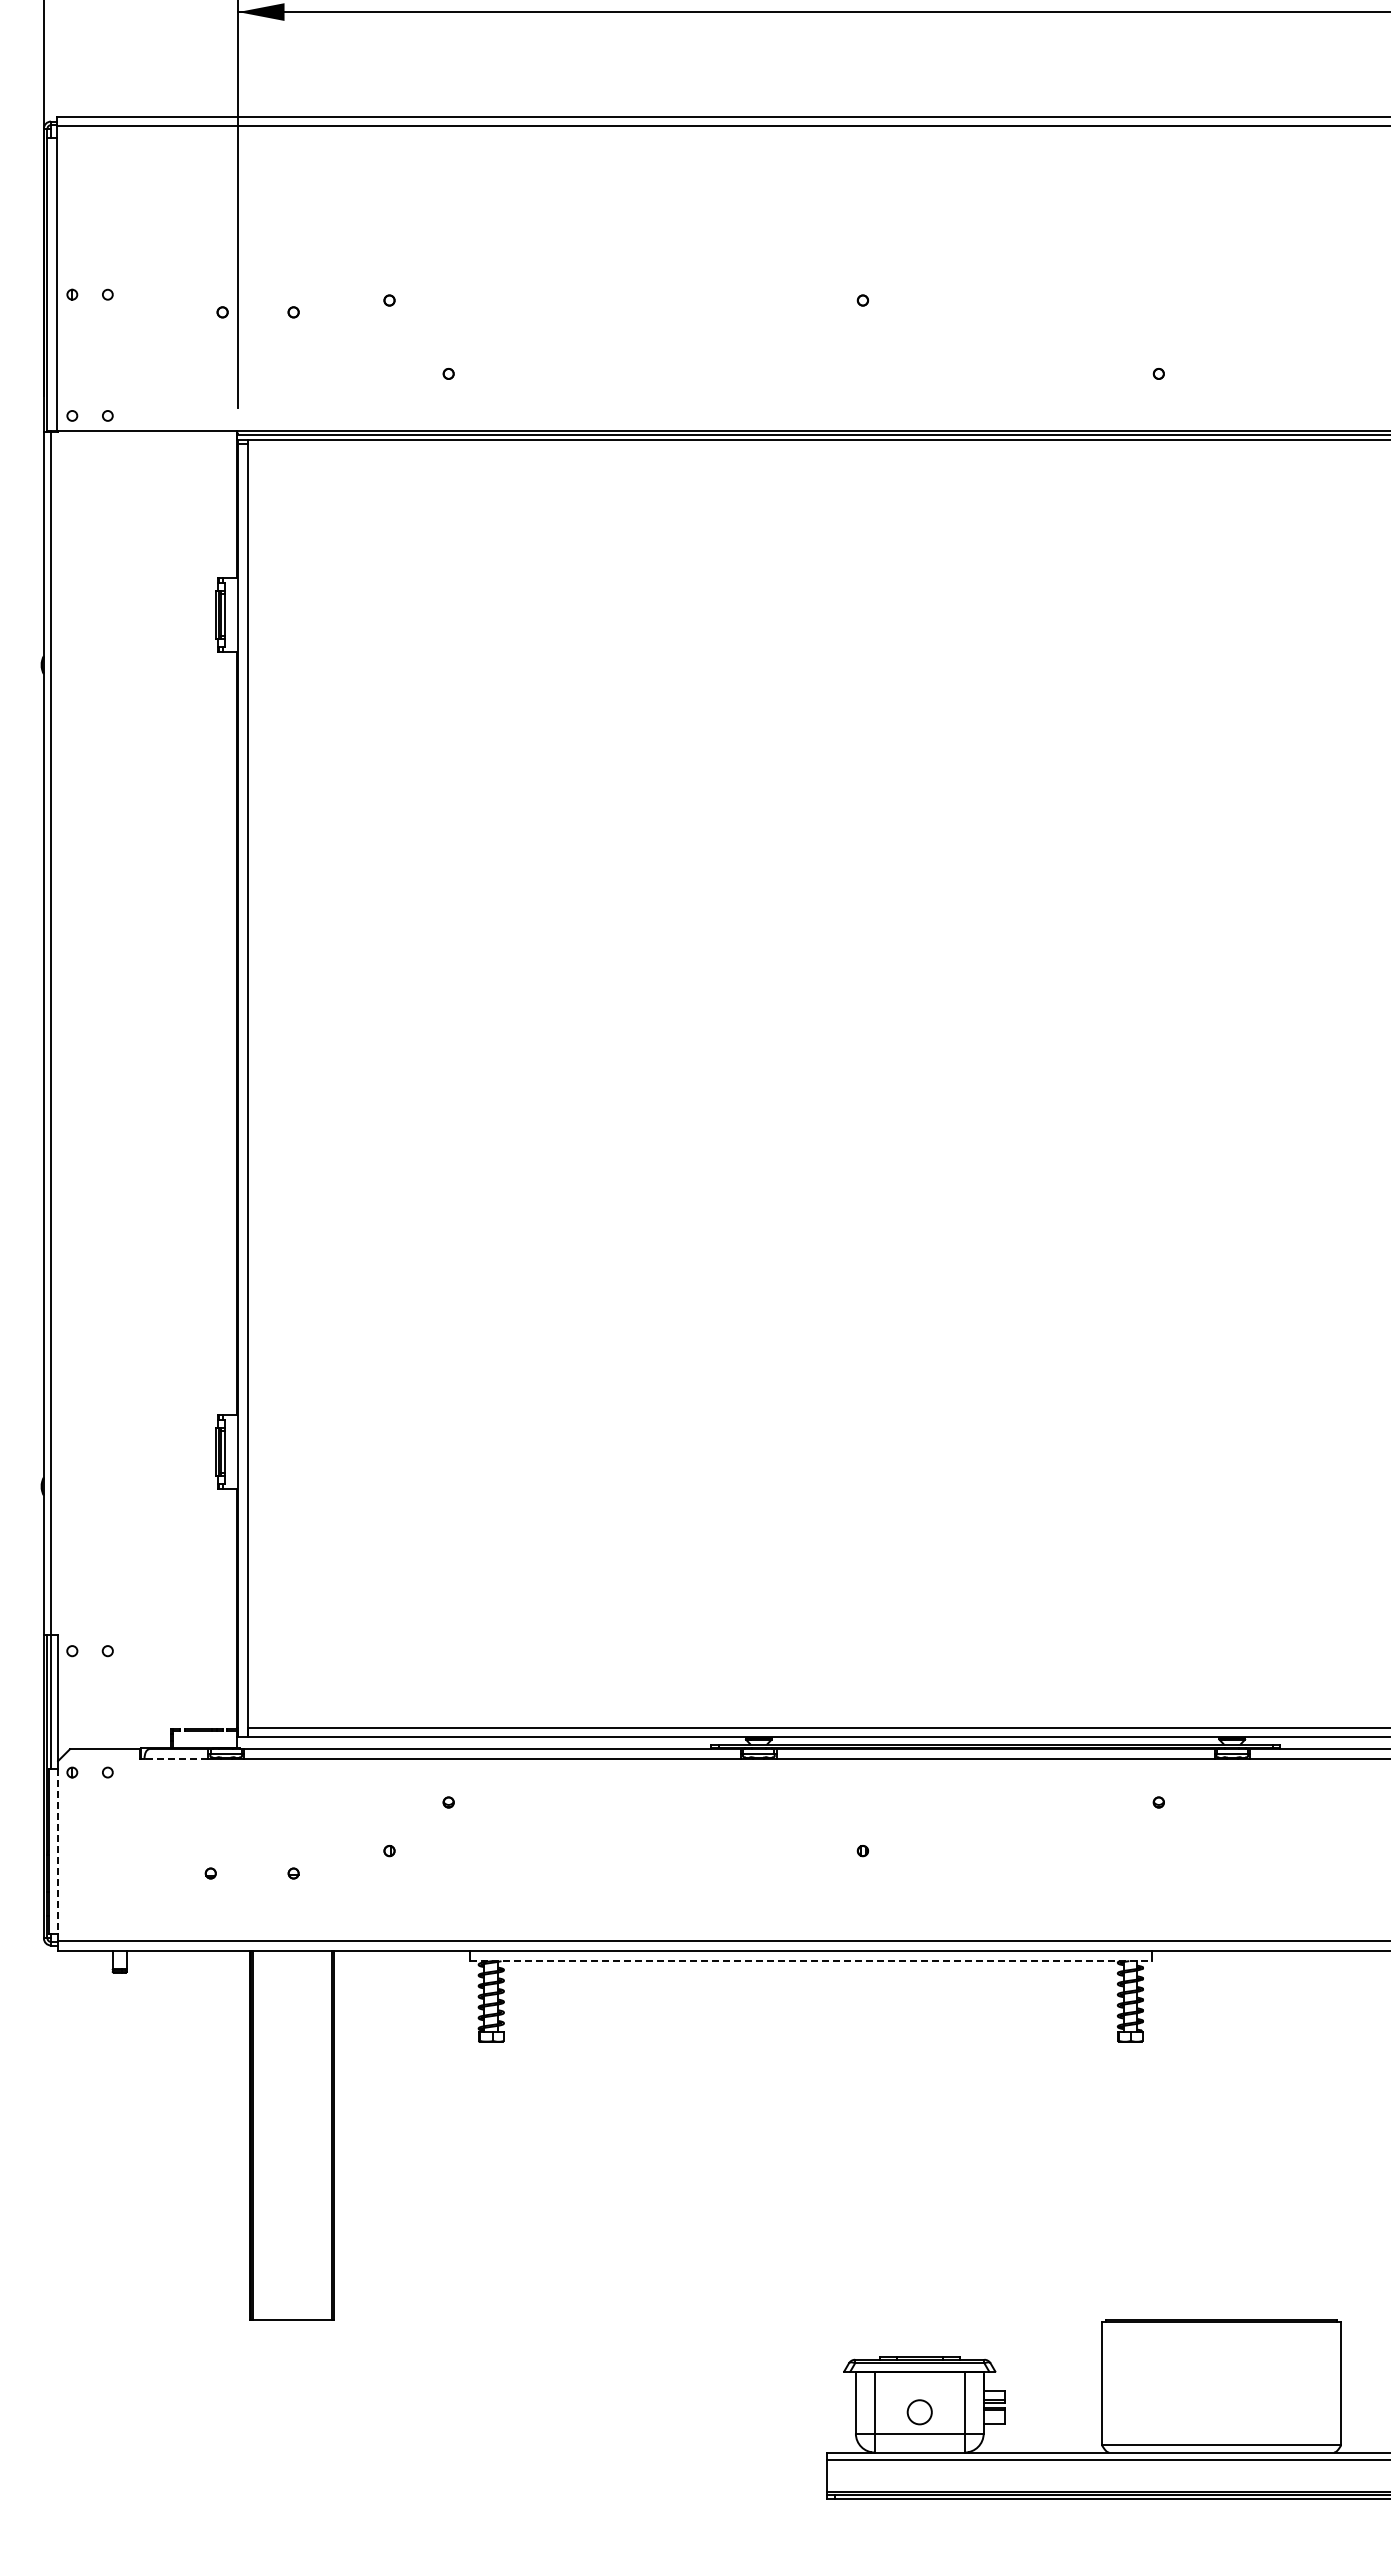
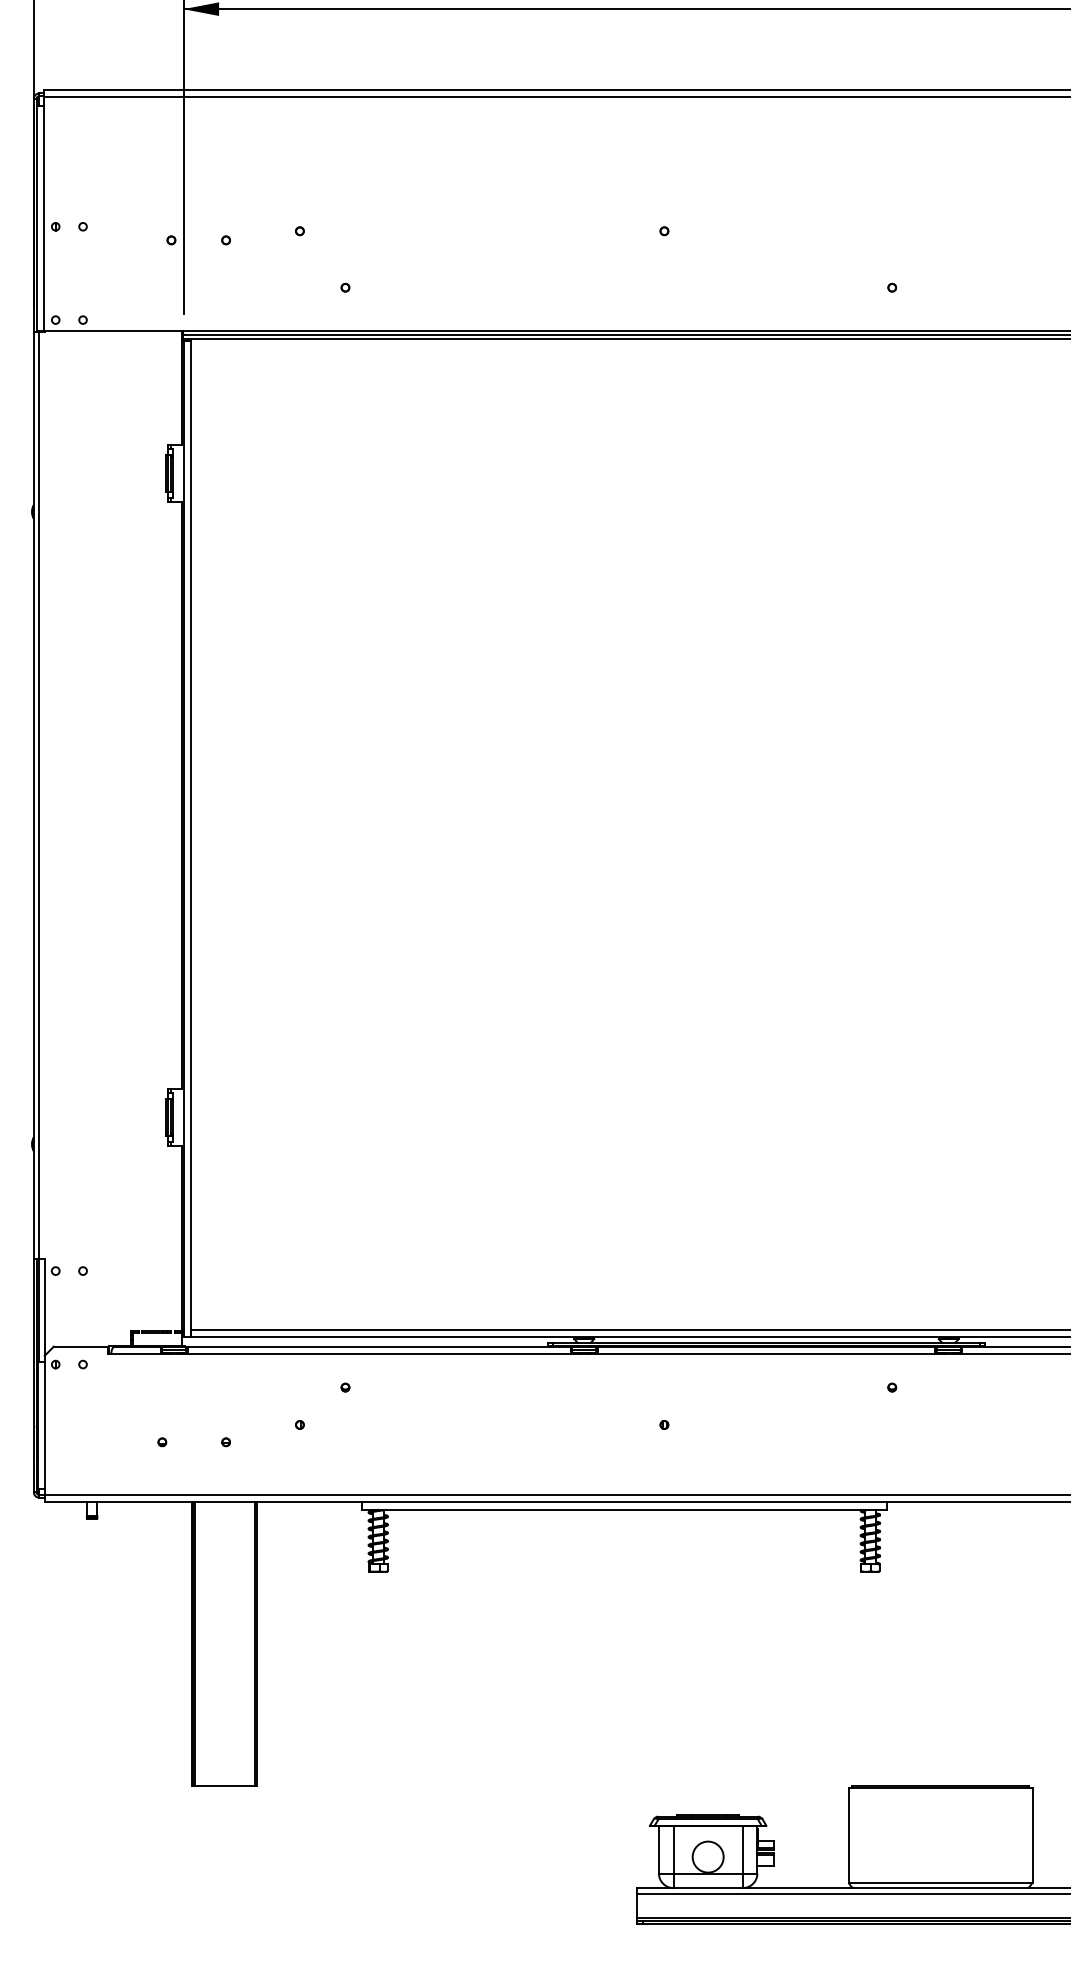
line: (176, 1758) -> (135, 1353), dashed -> solid
line: (58, 1852) -> (45, 1426), dashed -> solid
line: (810, 1961) -> (624, 1510), dashed -> solid
circle: (919, 2412) -> (707, 1857), size x1.67

